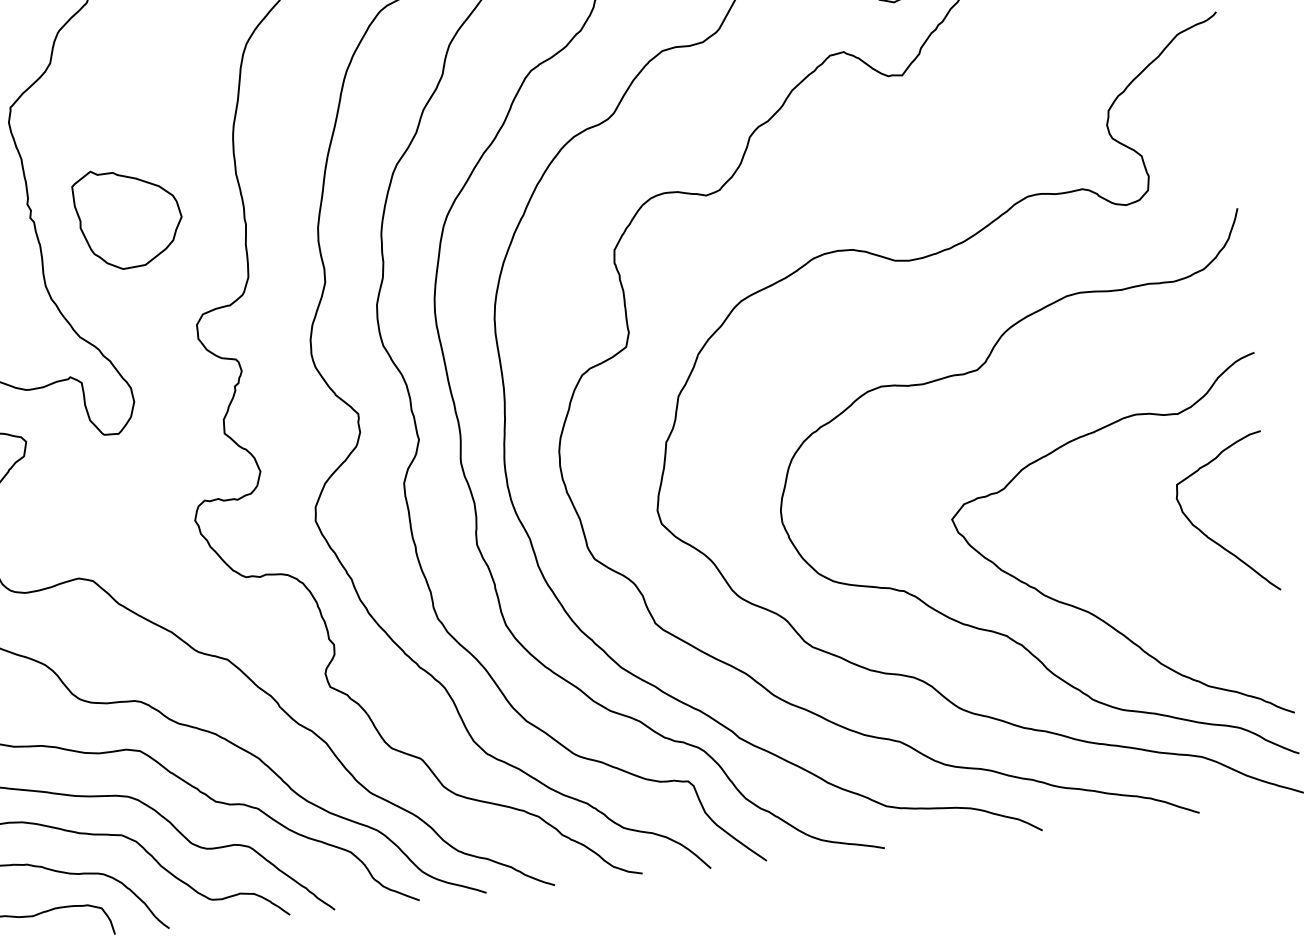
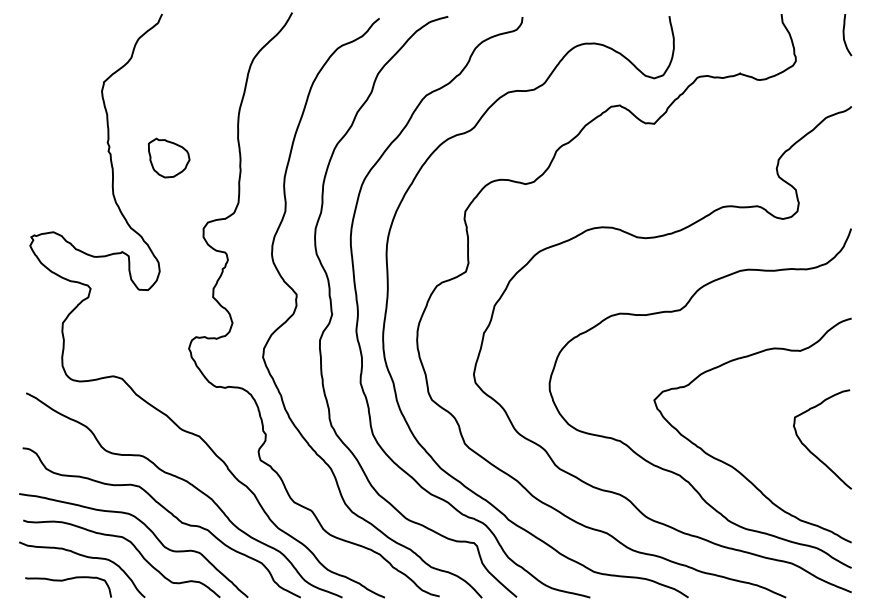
part: (129, 216) -> (169, 157), size x0.62
curve: (1207, 535) -> (810, 450), moved

